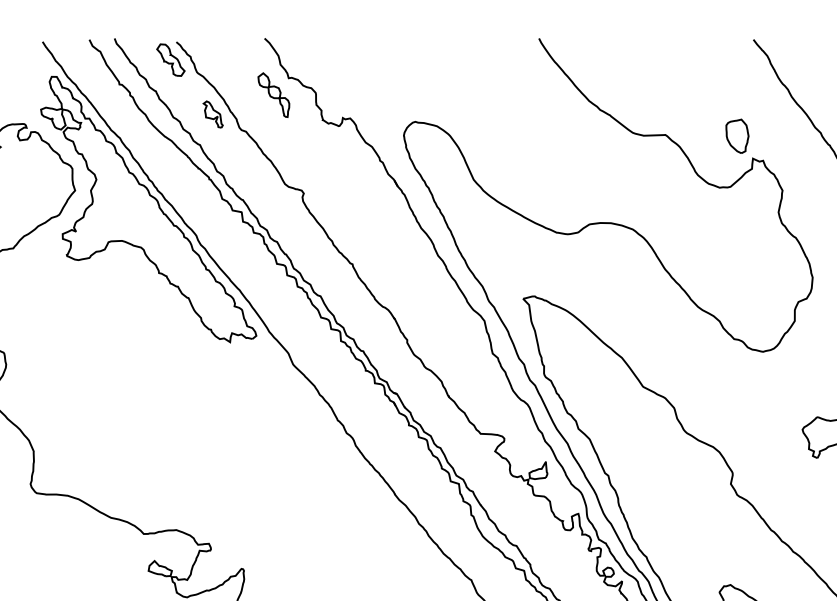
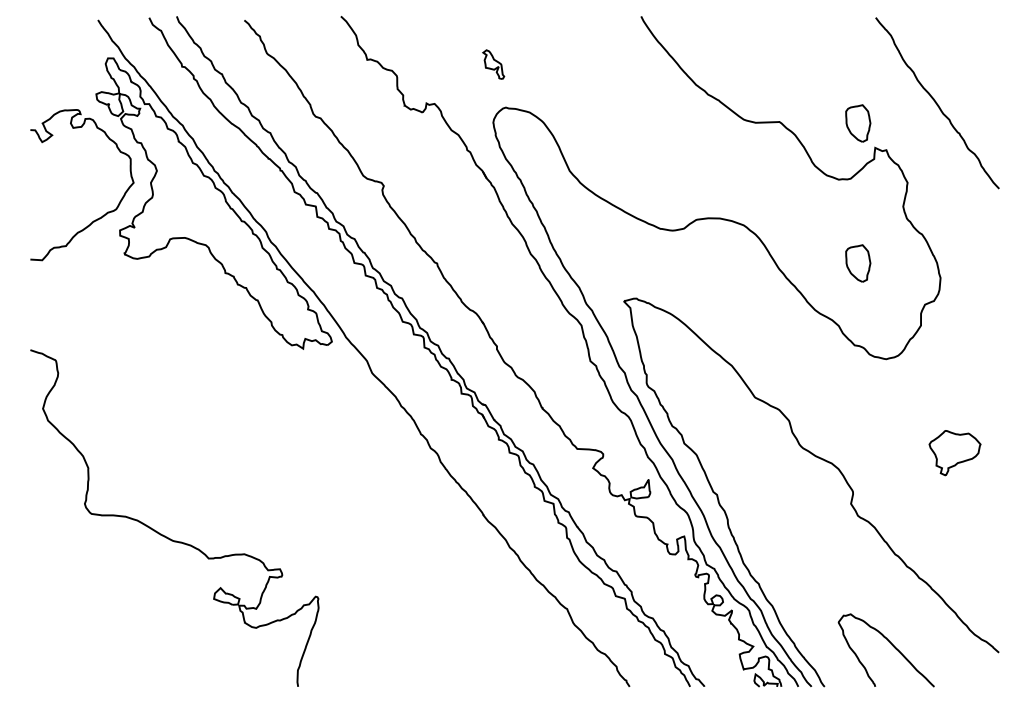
part: (170, 60) -> (238, 40), removed
part: (273, 95) -> (350, 78), removed
part: (213, 114) -> (493, 64), moved
part: (737, 264) -> (858, 263), added

